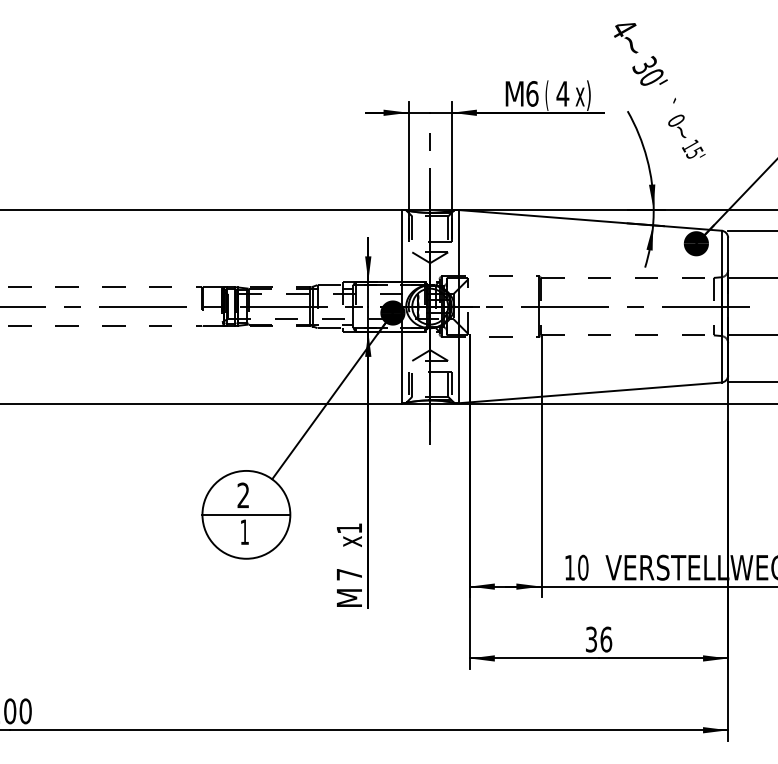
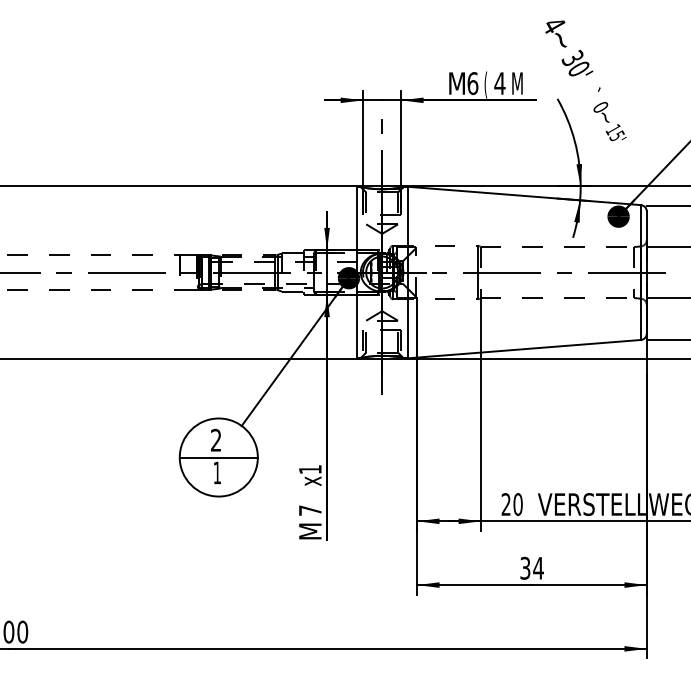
text: (582, 94) -> (517, 84), x) -> M
text: (569, 567) -> (505, 504), 10 -> 20
text: (606, 638) -> (538, 567), 36 -> 34

